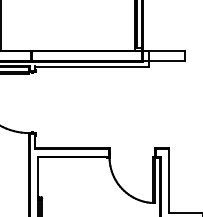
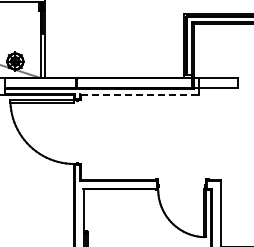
line: (92, 66) -> (140, 94), solid -> dashed

